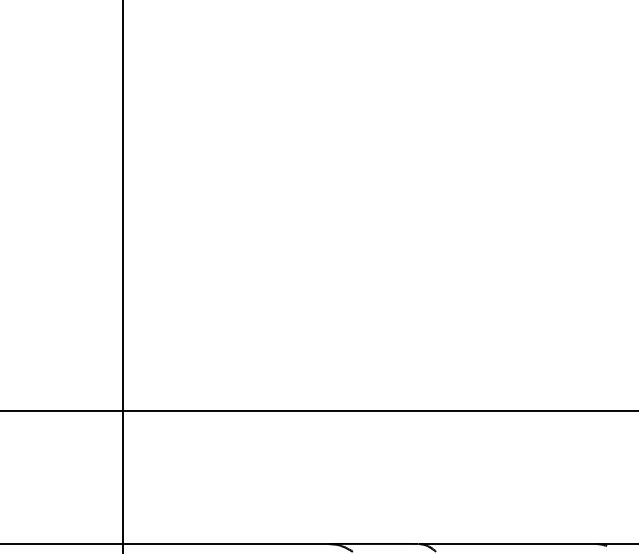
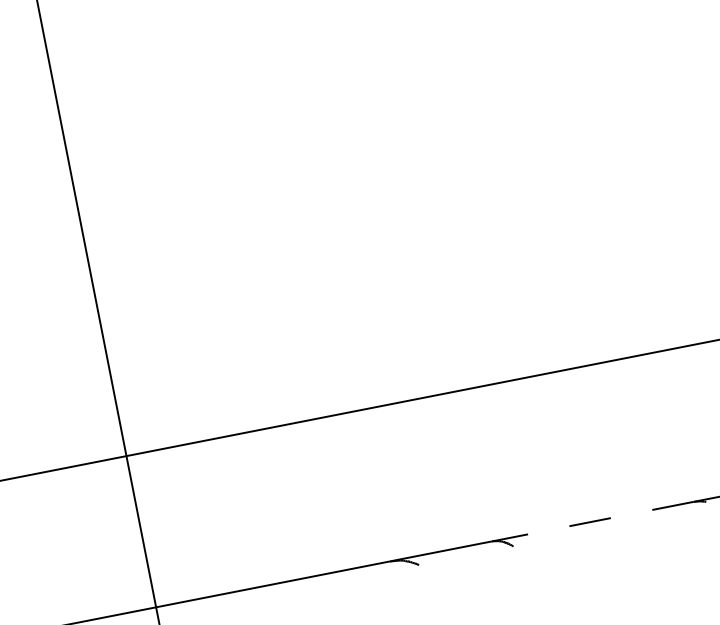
line: (507, 543) -> (592, 521), solid -> dashed

